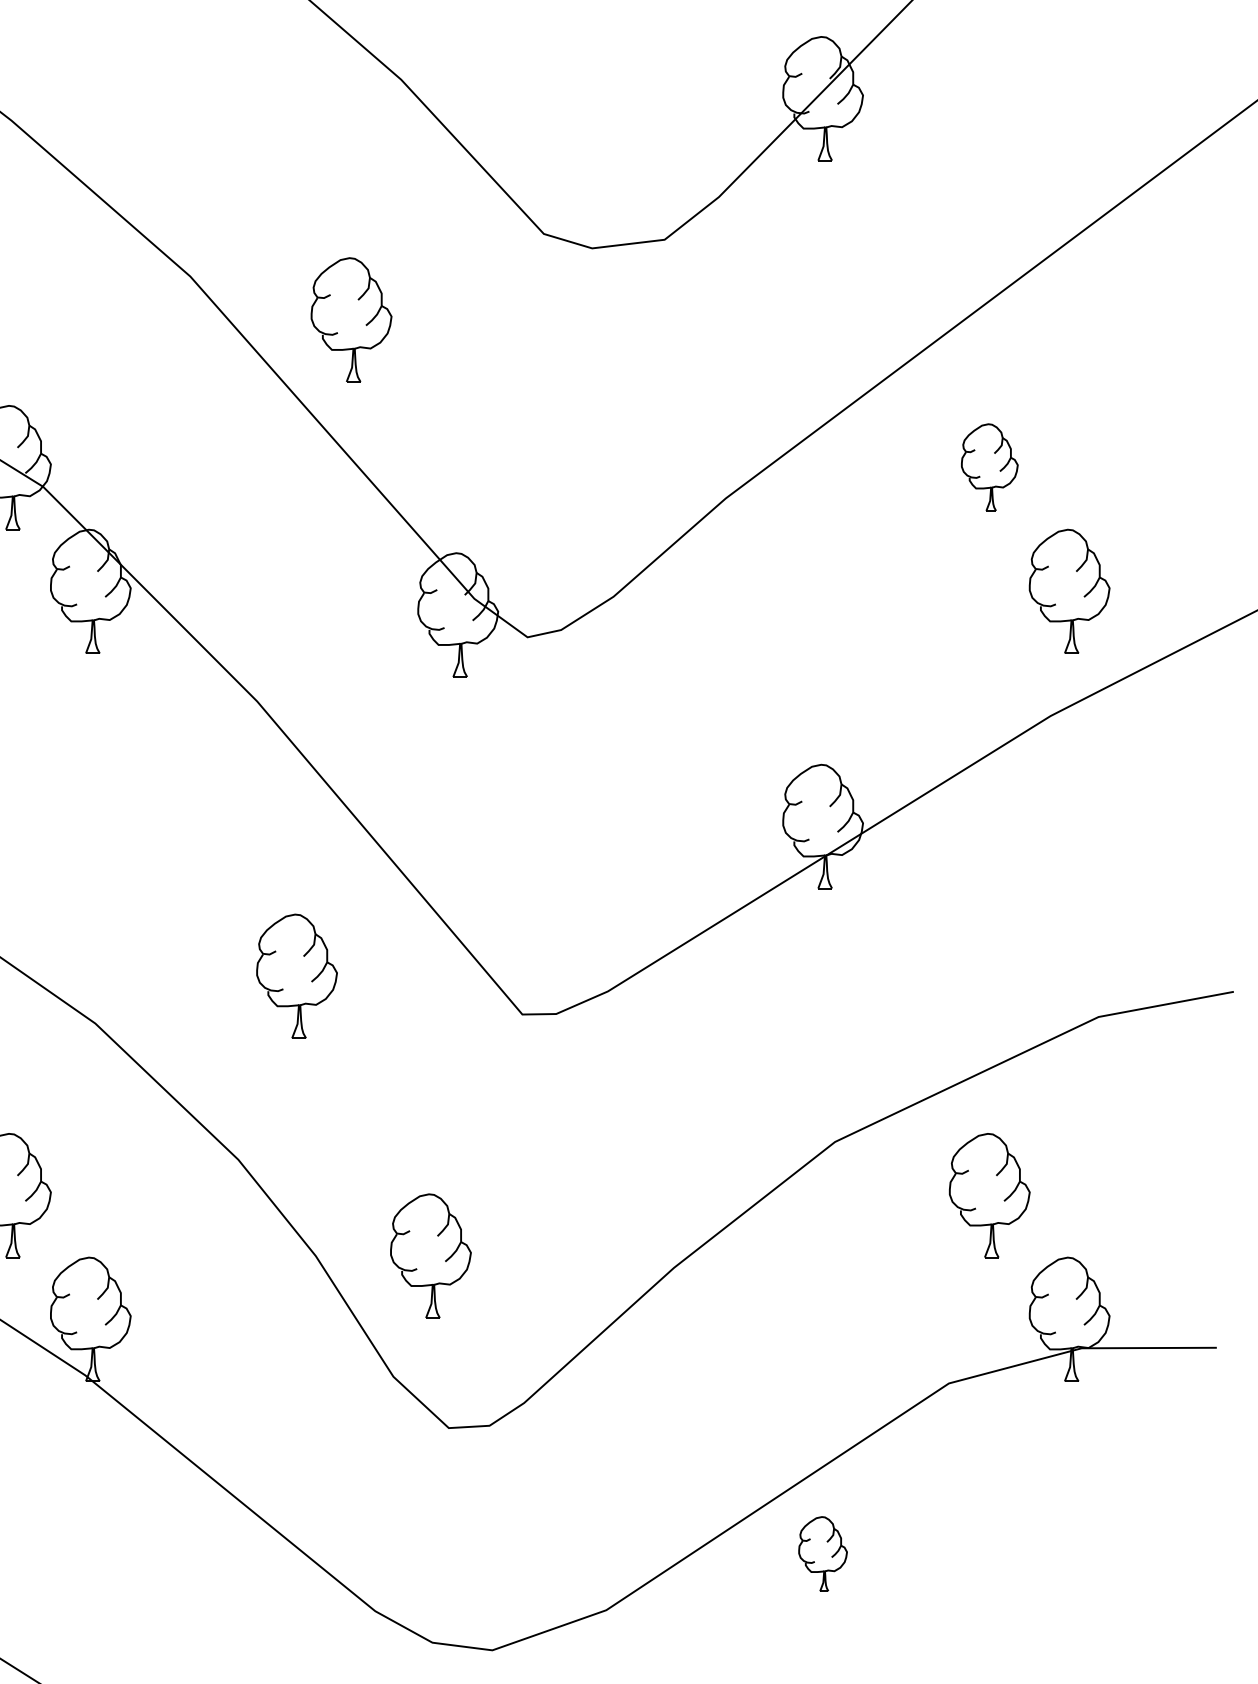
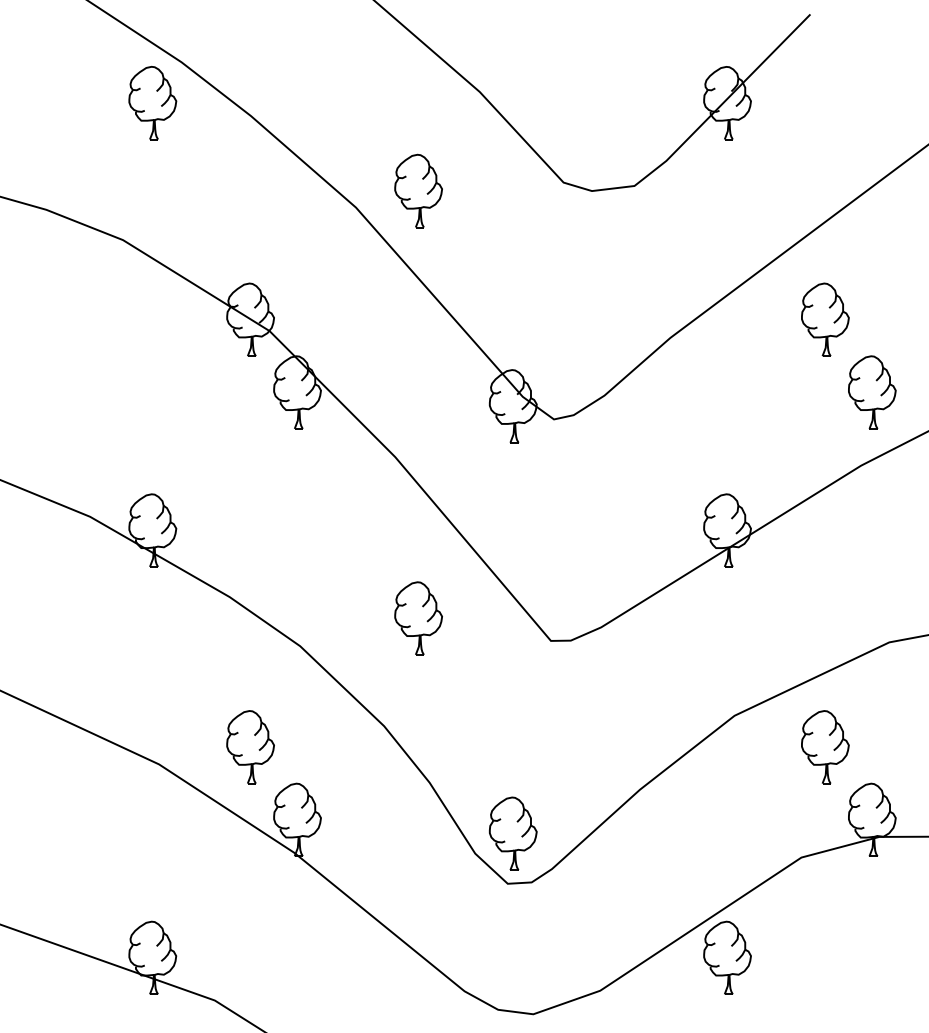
part: (351, 318) -> (418, 190), moved
part: (989, 467) -> (825, 319), size x1.43
part: (429, 1255) -> (512, 833), moved
part: (823, 1553) -> (727, 957), size x1.67

